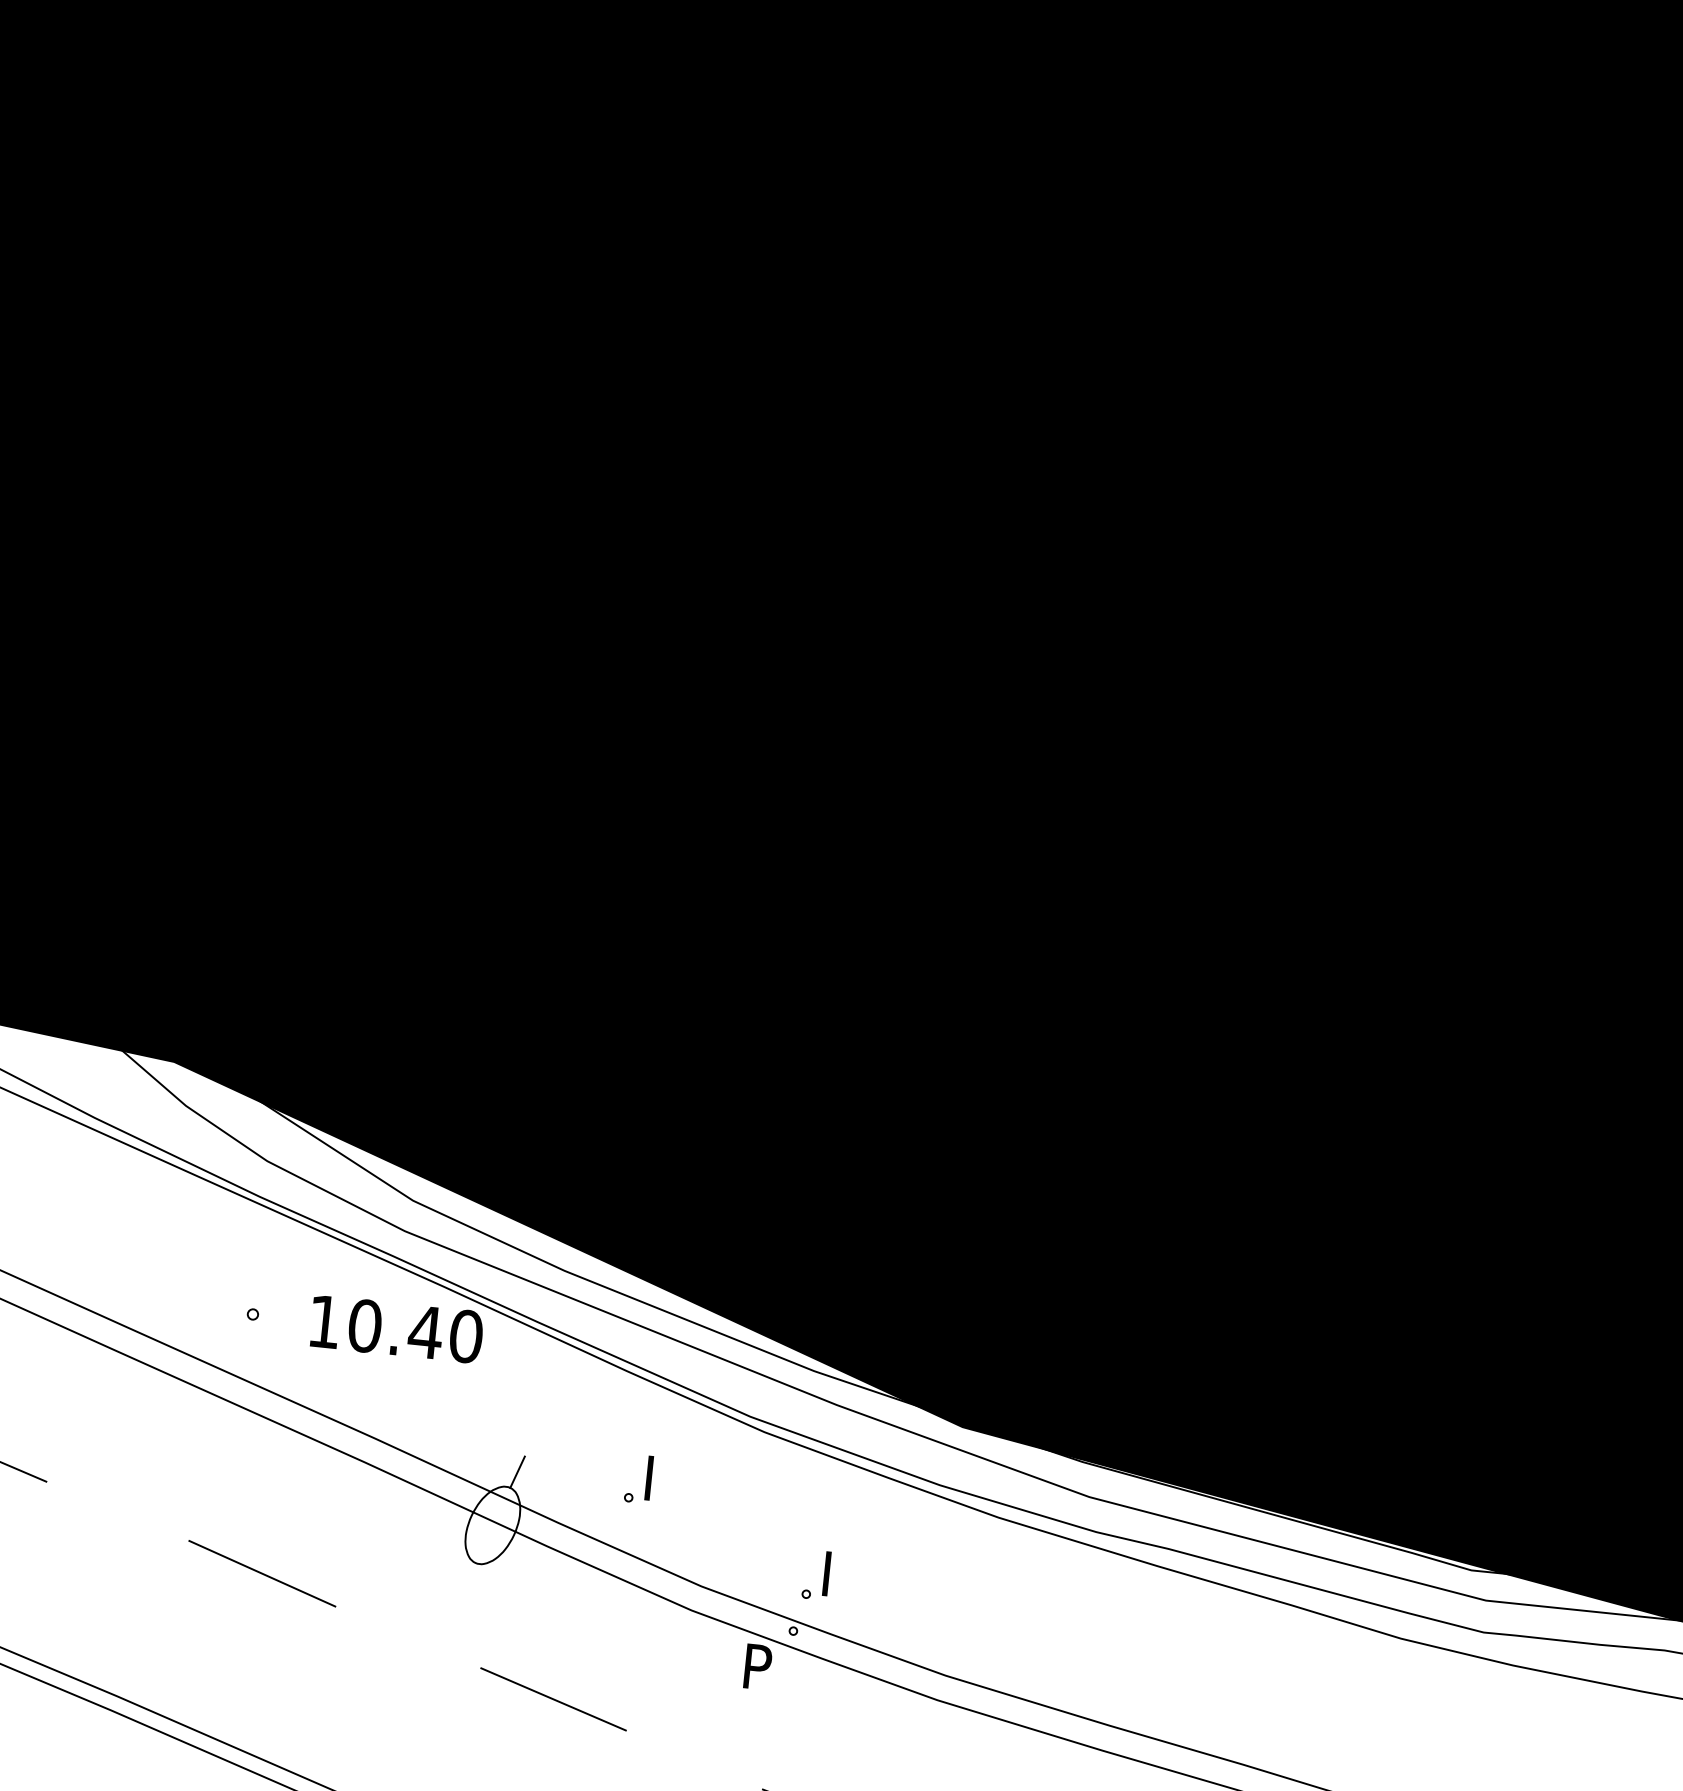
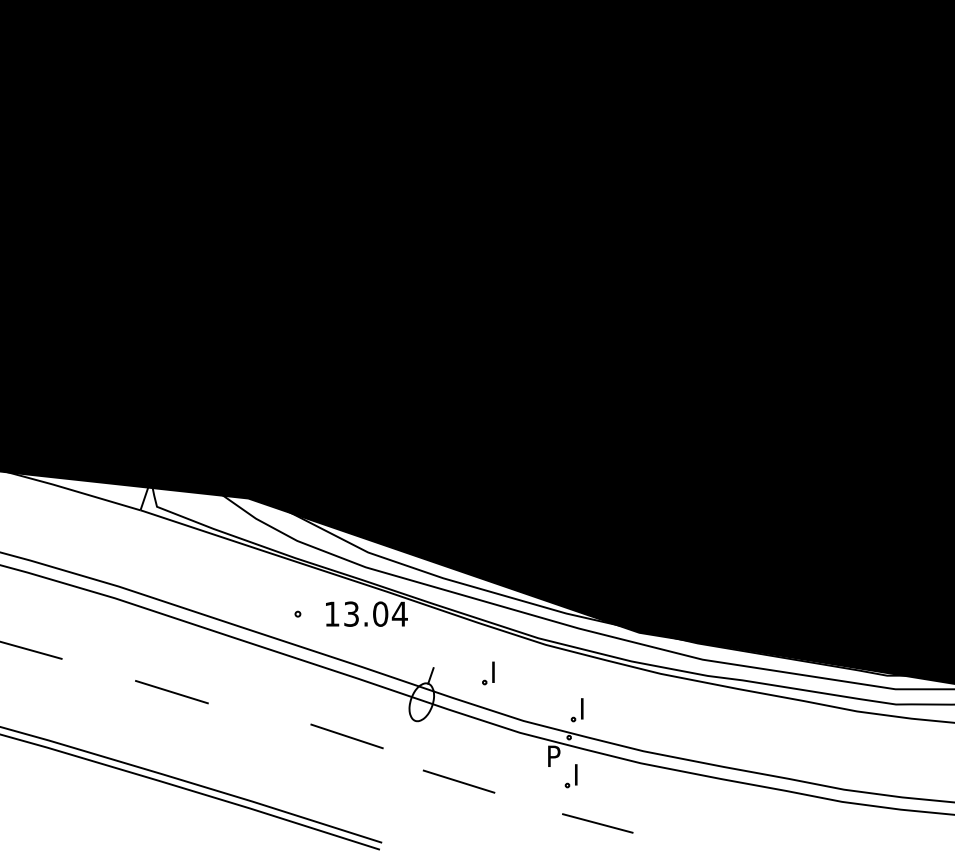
text: (415, 1329) -> (375, 613), 10.40 -> 13.04
line: (261, 1573) -> (346, 736), moved
part: (787, 1712) -> (570, 776), added

